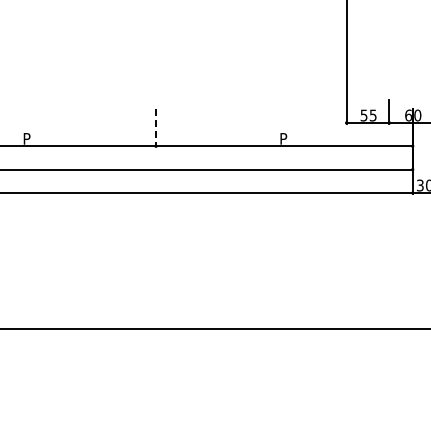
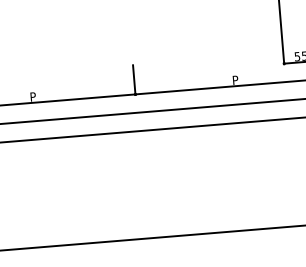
line: (156, 128) -> (134, 80), dashed -> solid

